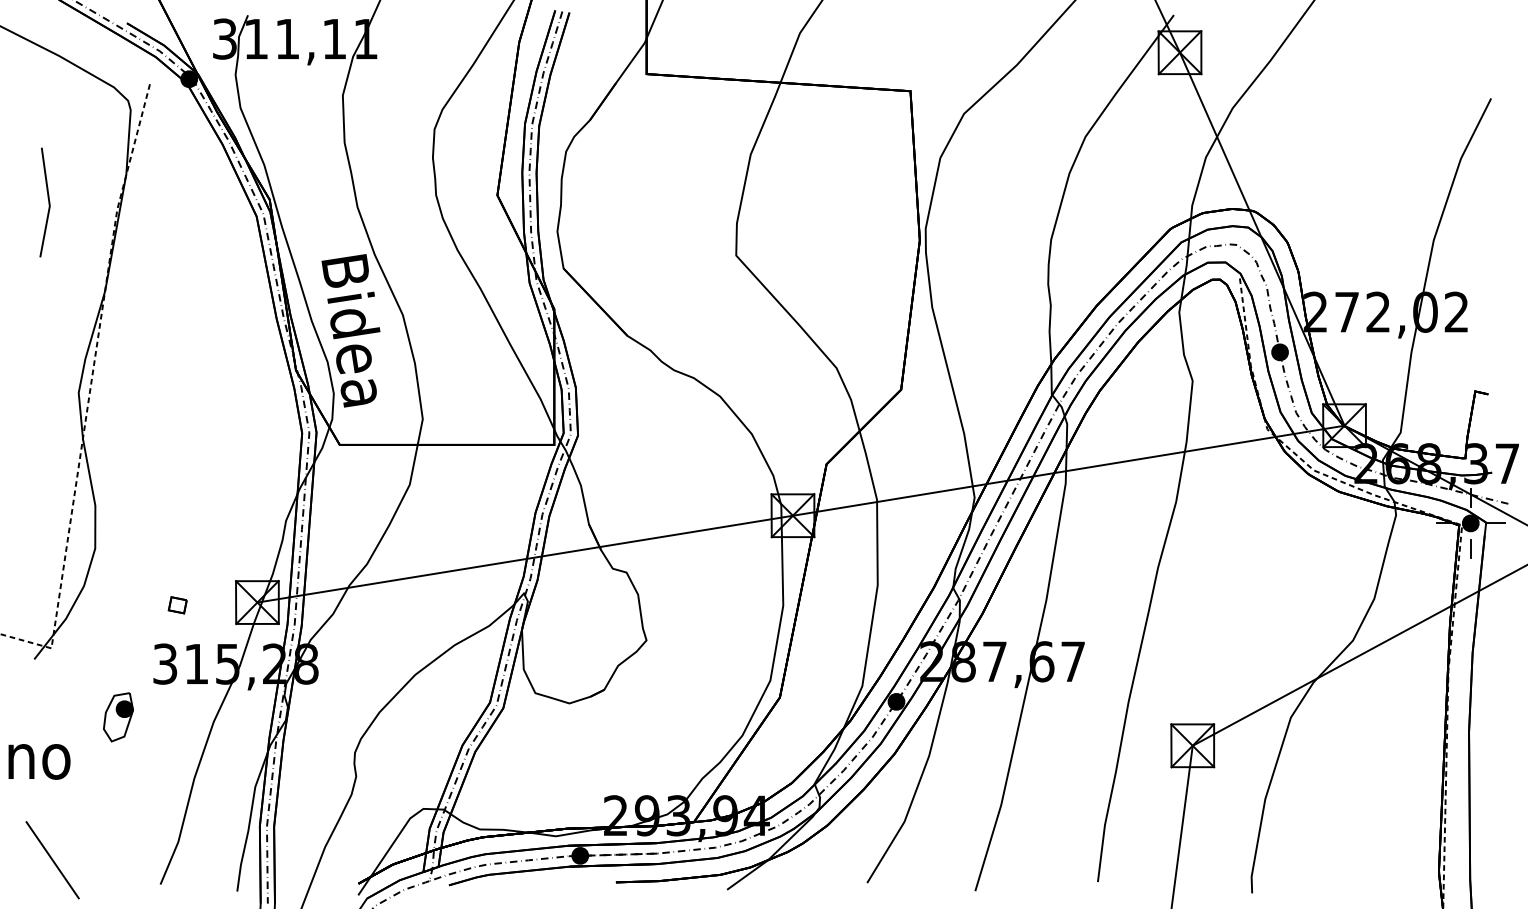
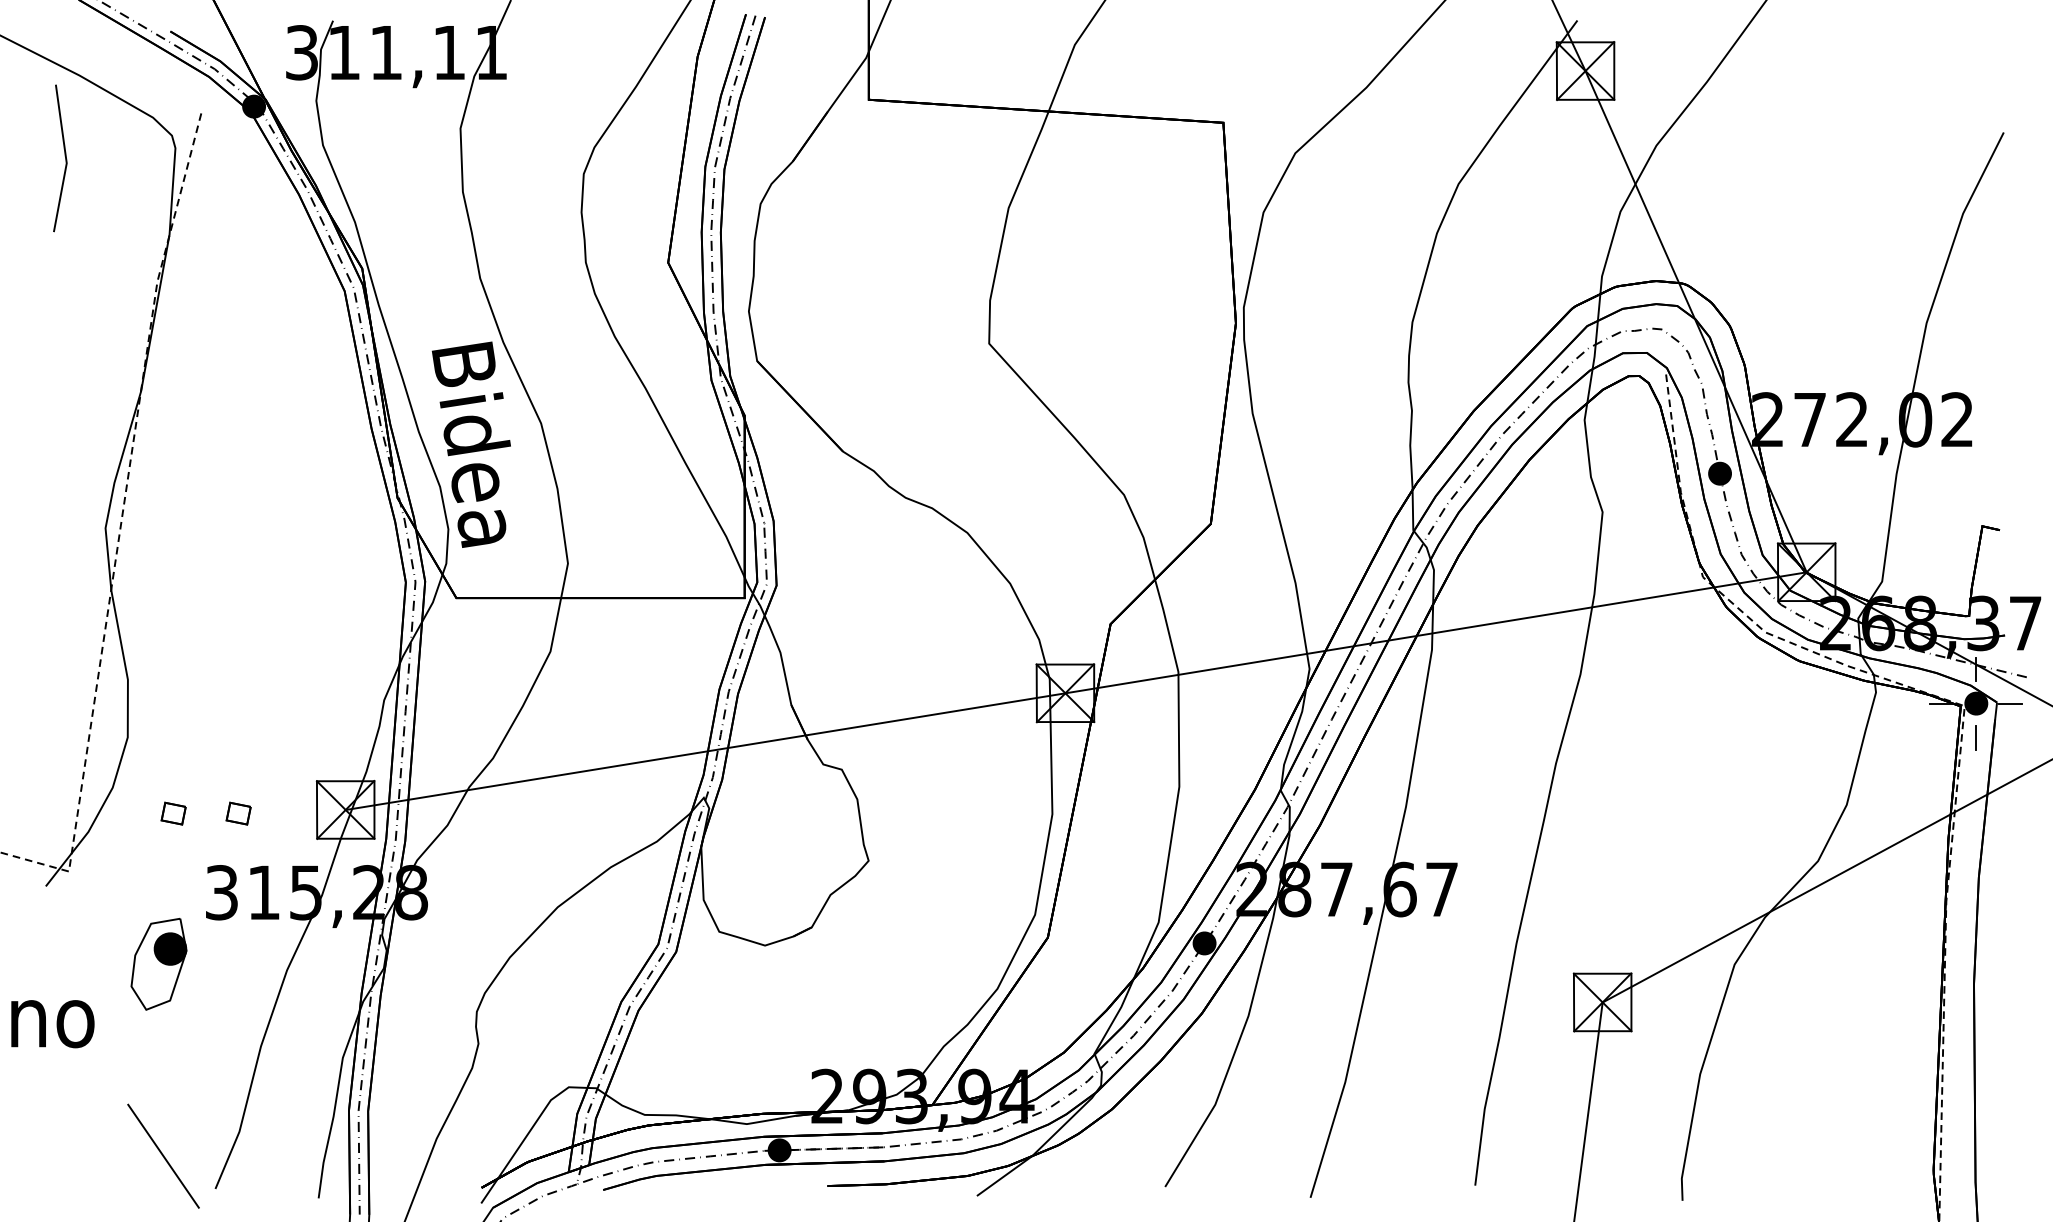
line: (48, 201) -> (64, 156), moved
part: (129, 605) -> (173, 813), added
part: (118, 716) -> (158, 963), size x1.4
line: (52, 859) -> (163, 1155), moved

